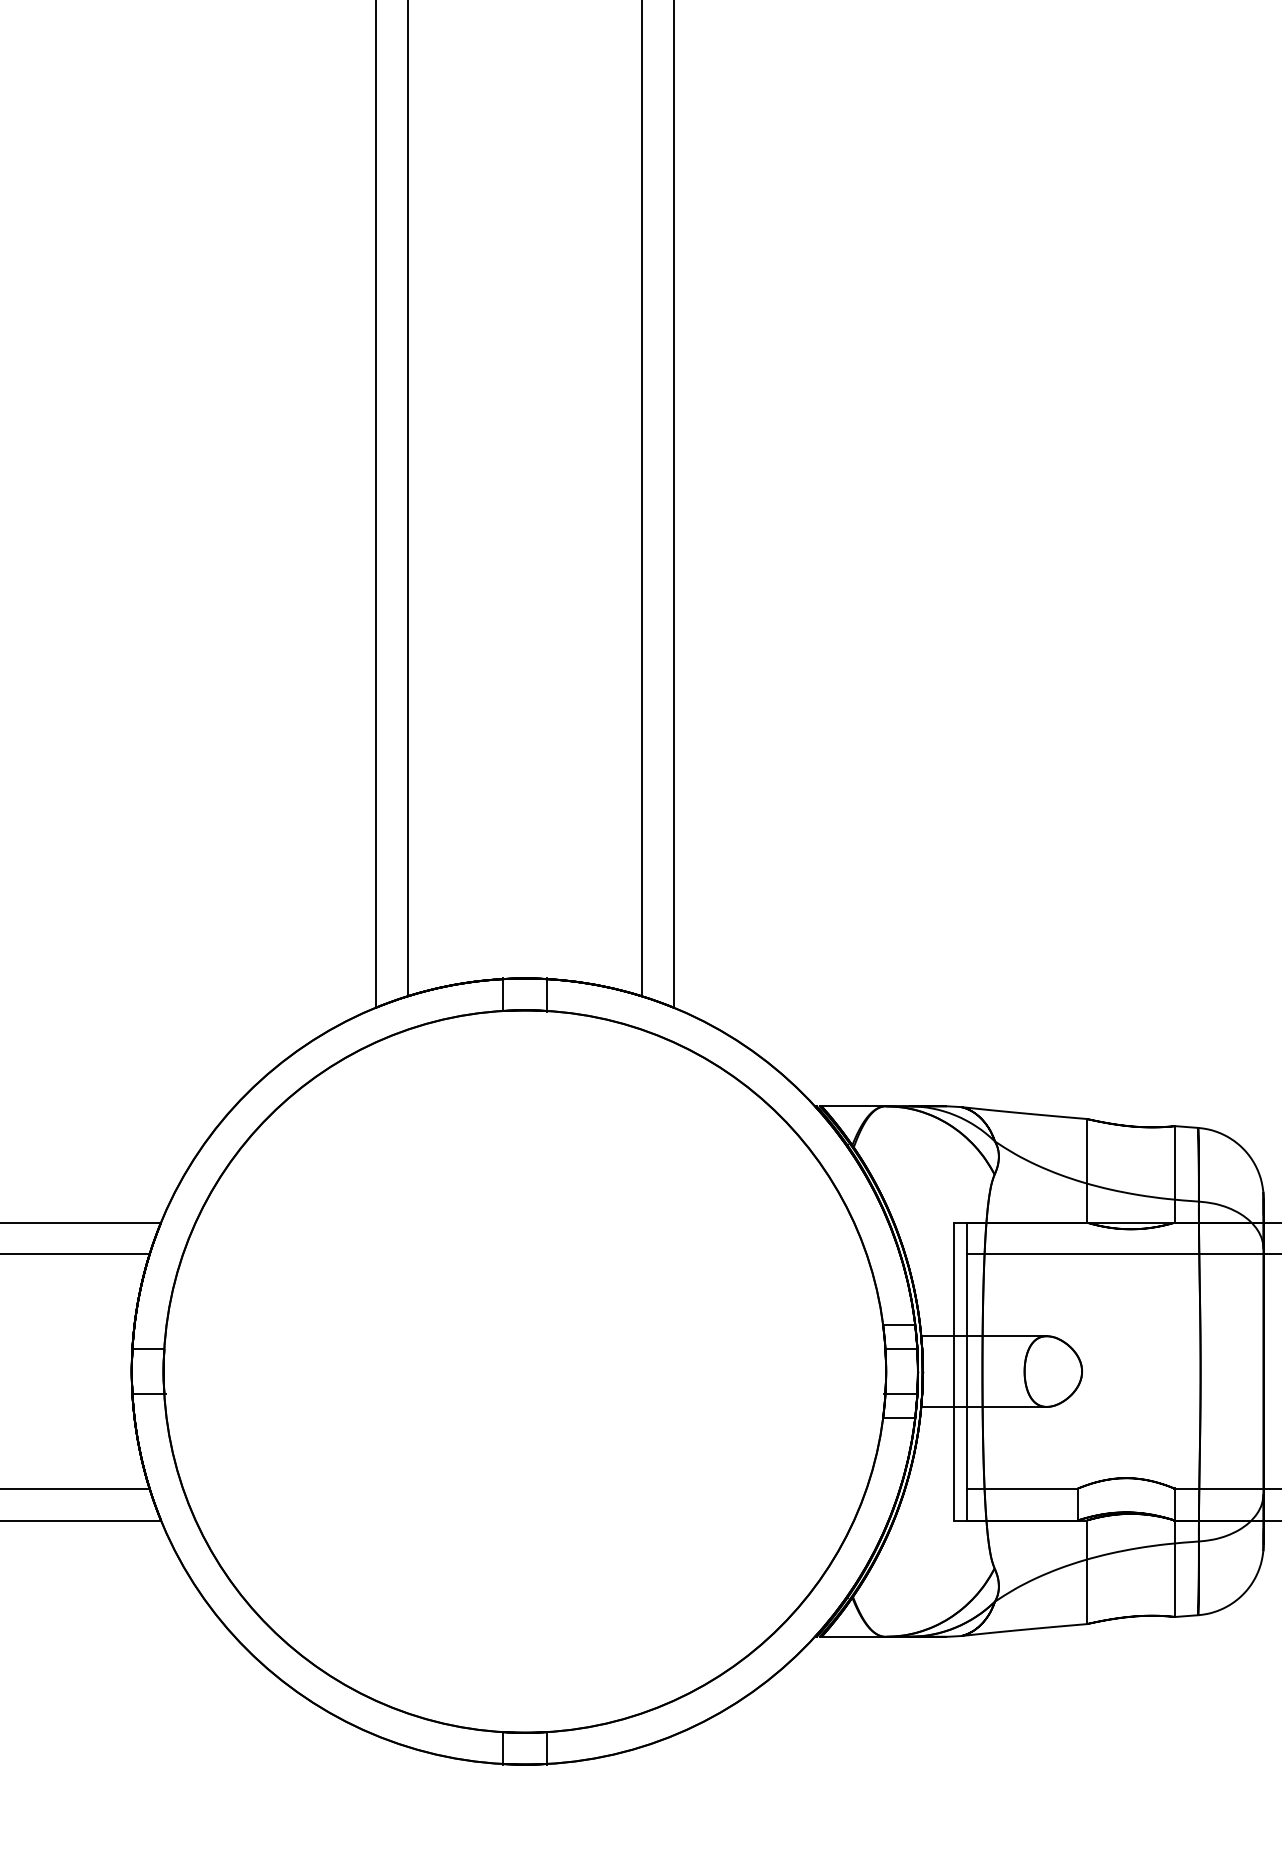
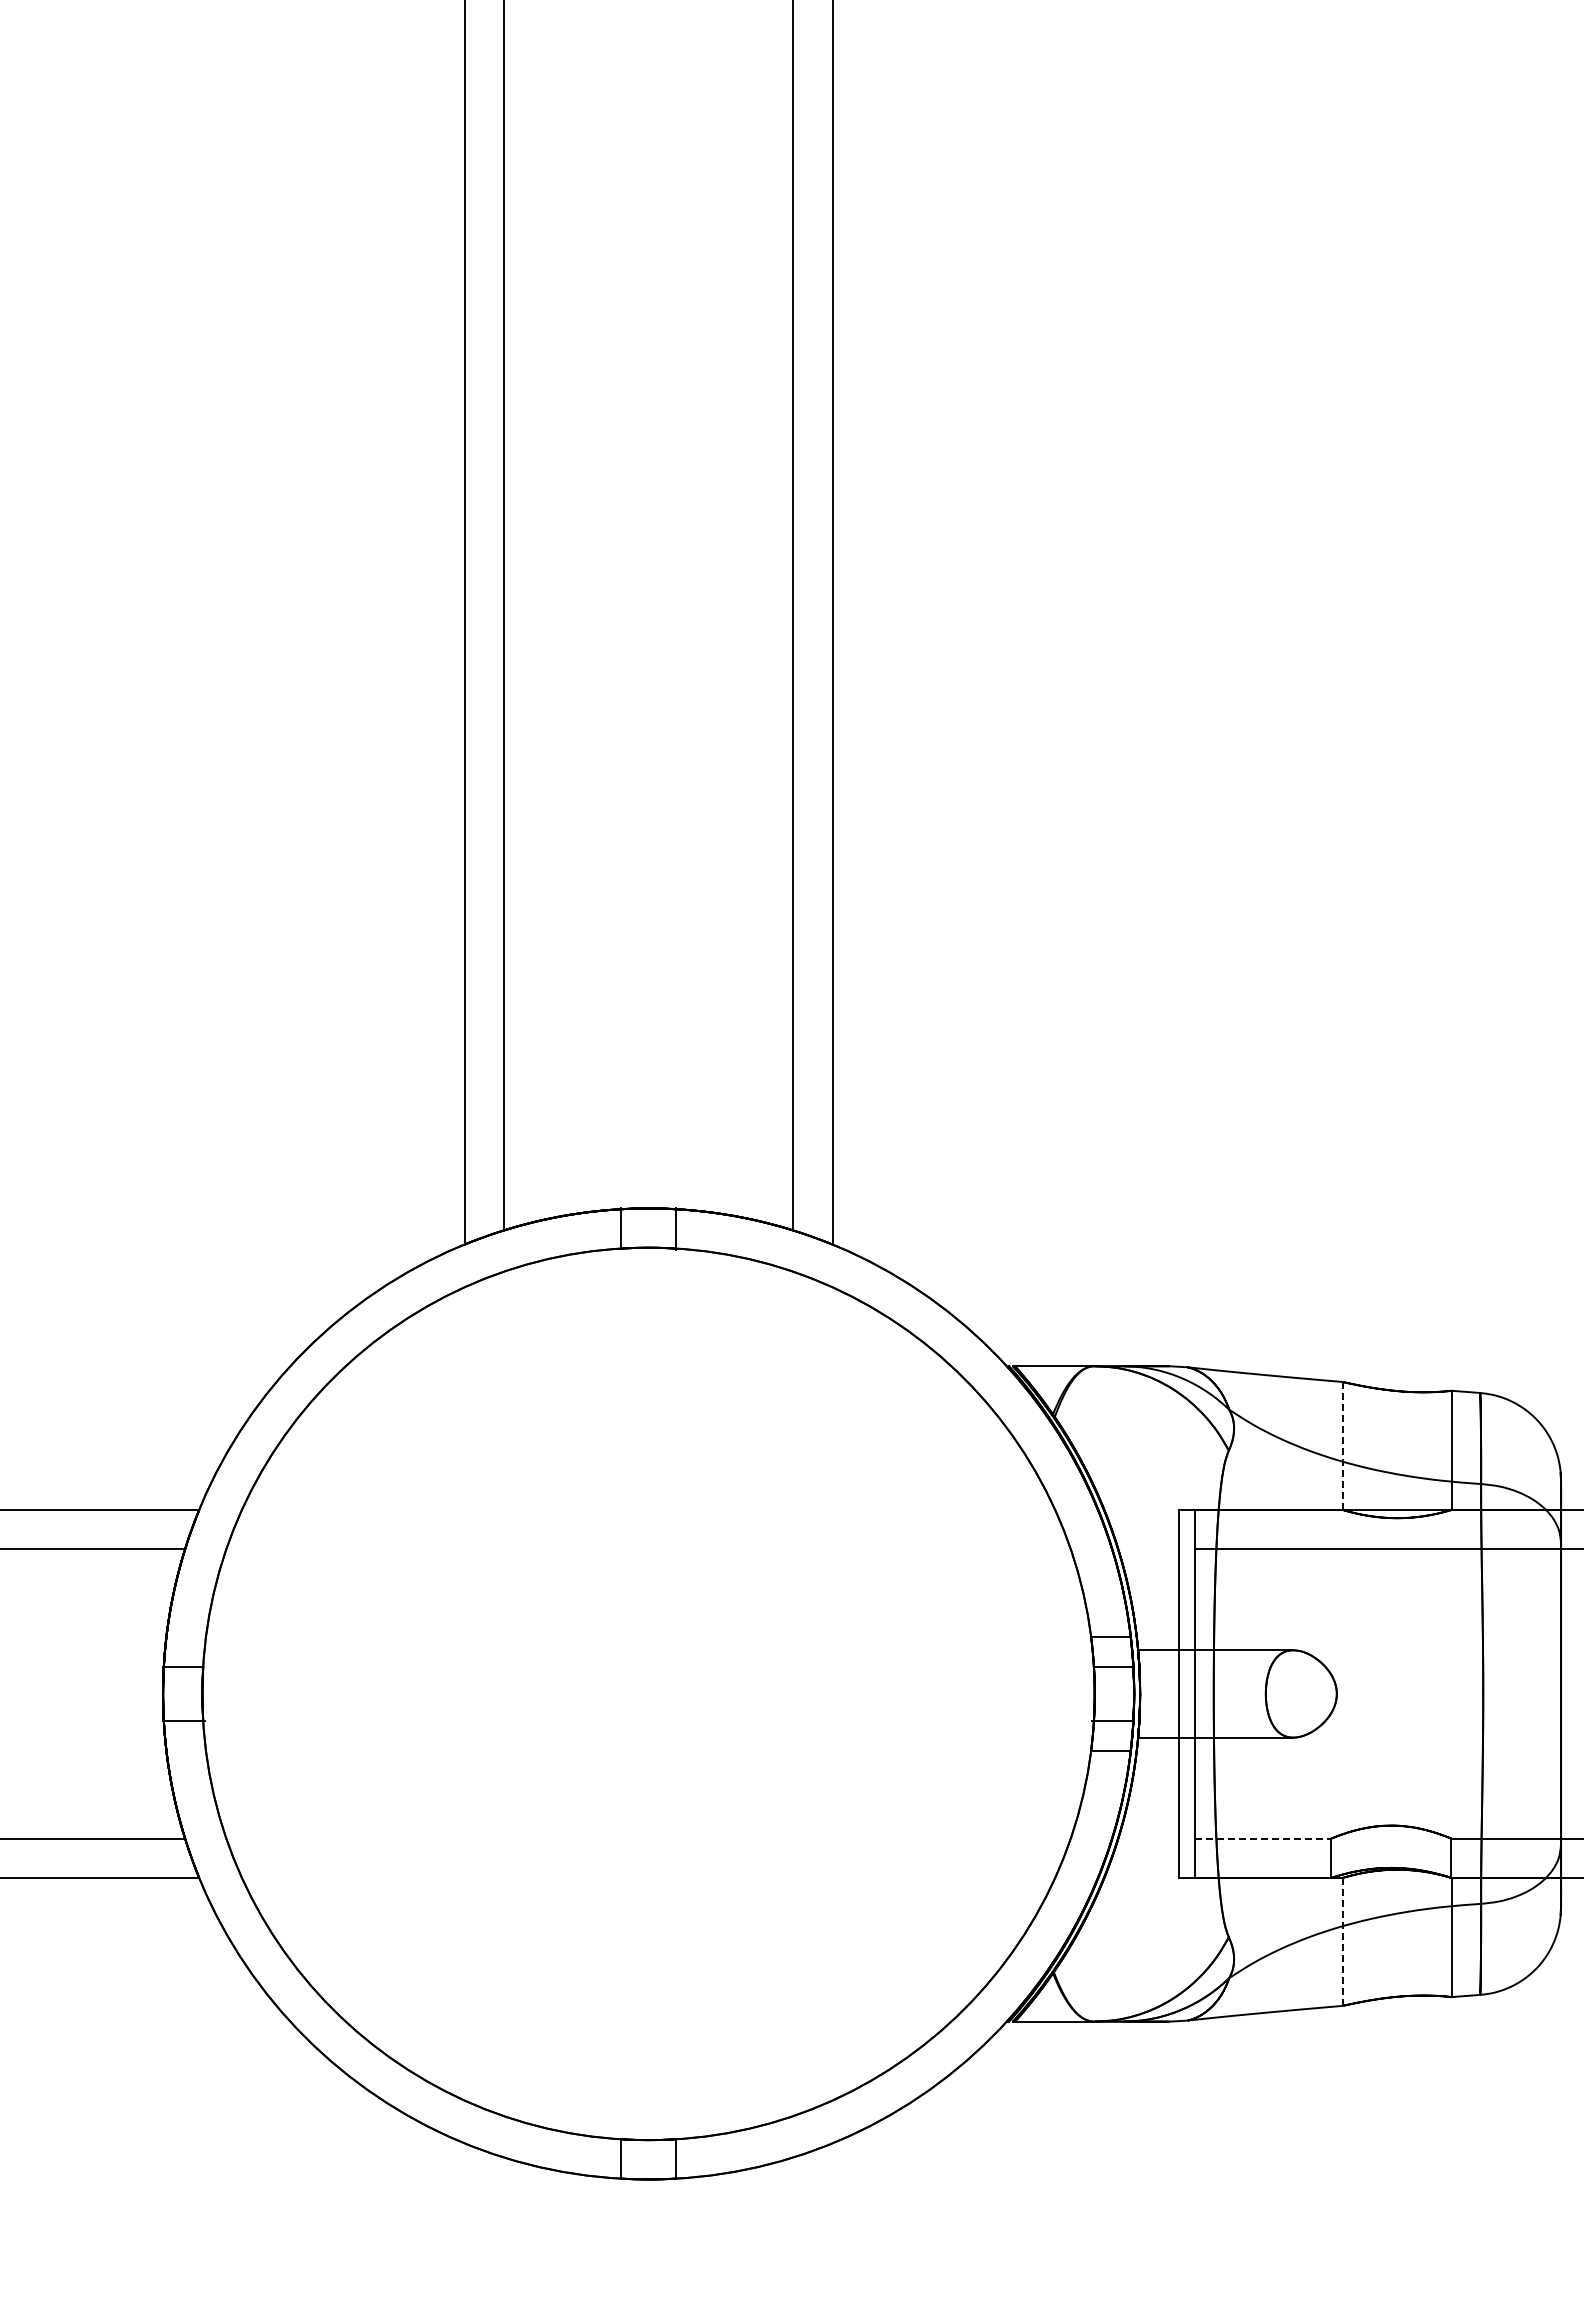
line: (1086, 1170) -> (1342, 1445), solid -> dashed
line: (1022, 1488) -> (1263, 1838), solid -> dashed
line: (1086, 1571) -> (1342, 1941), solid -> dashed

